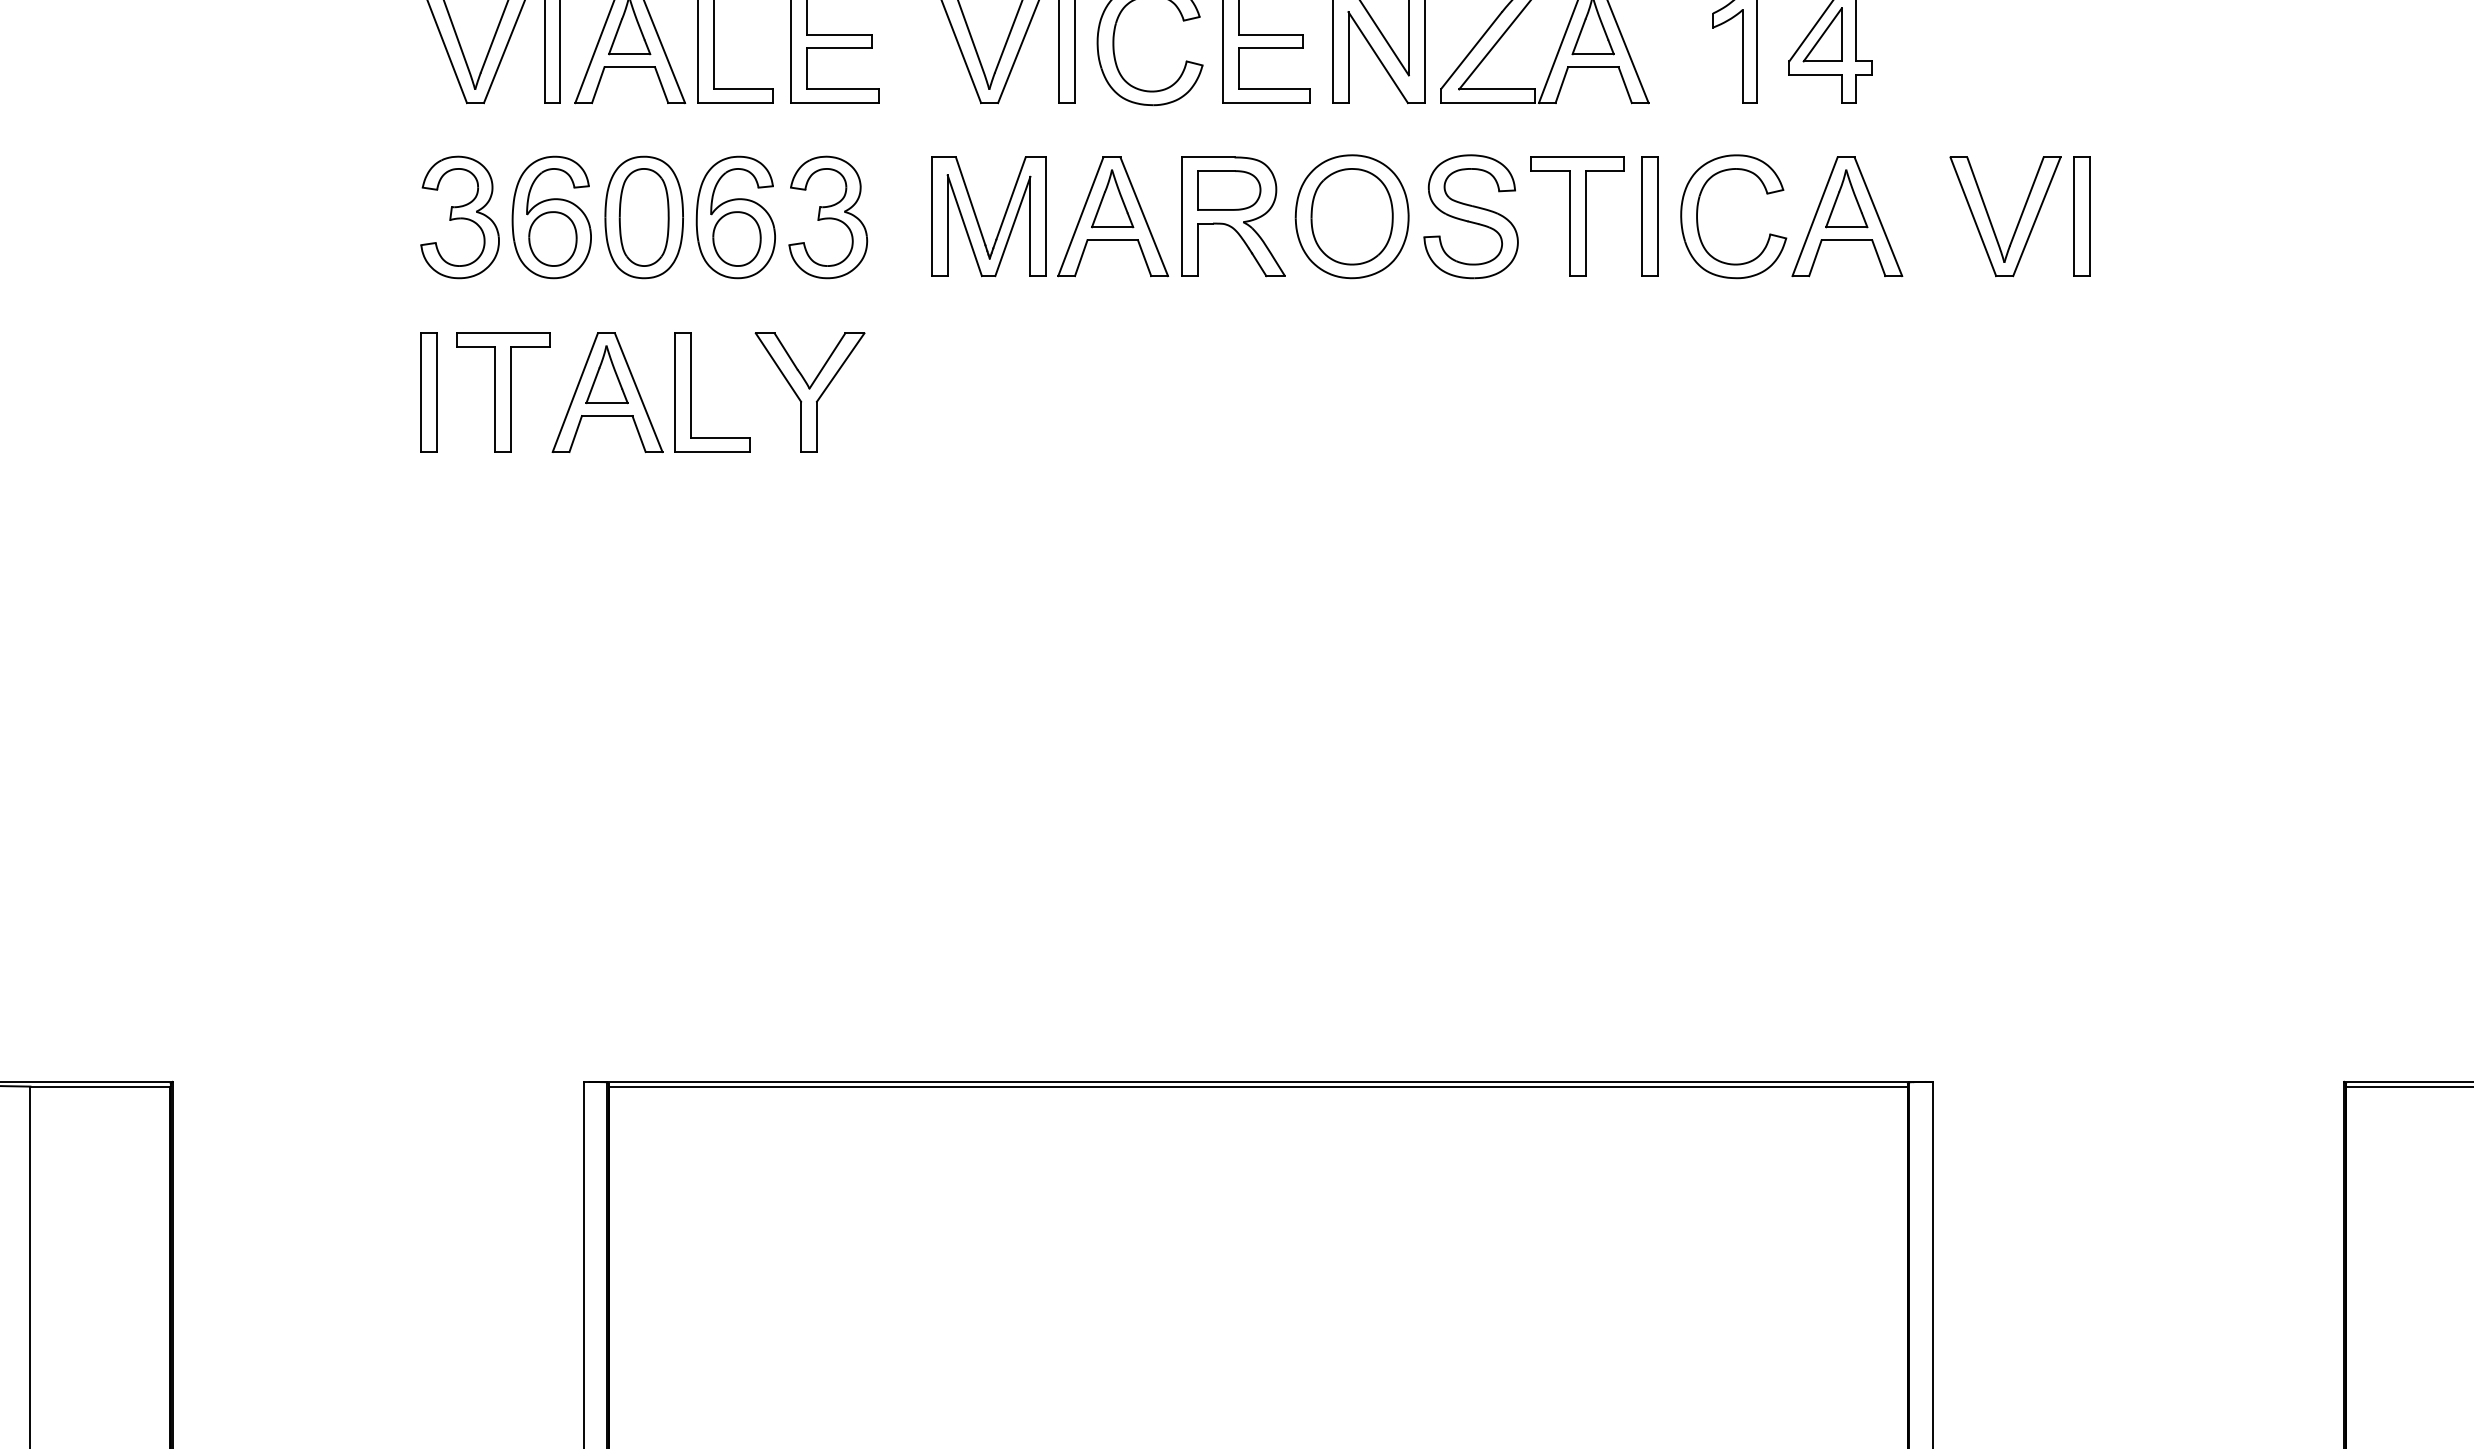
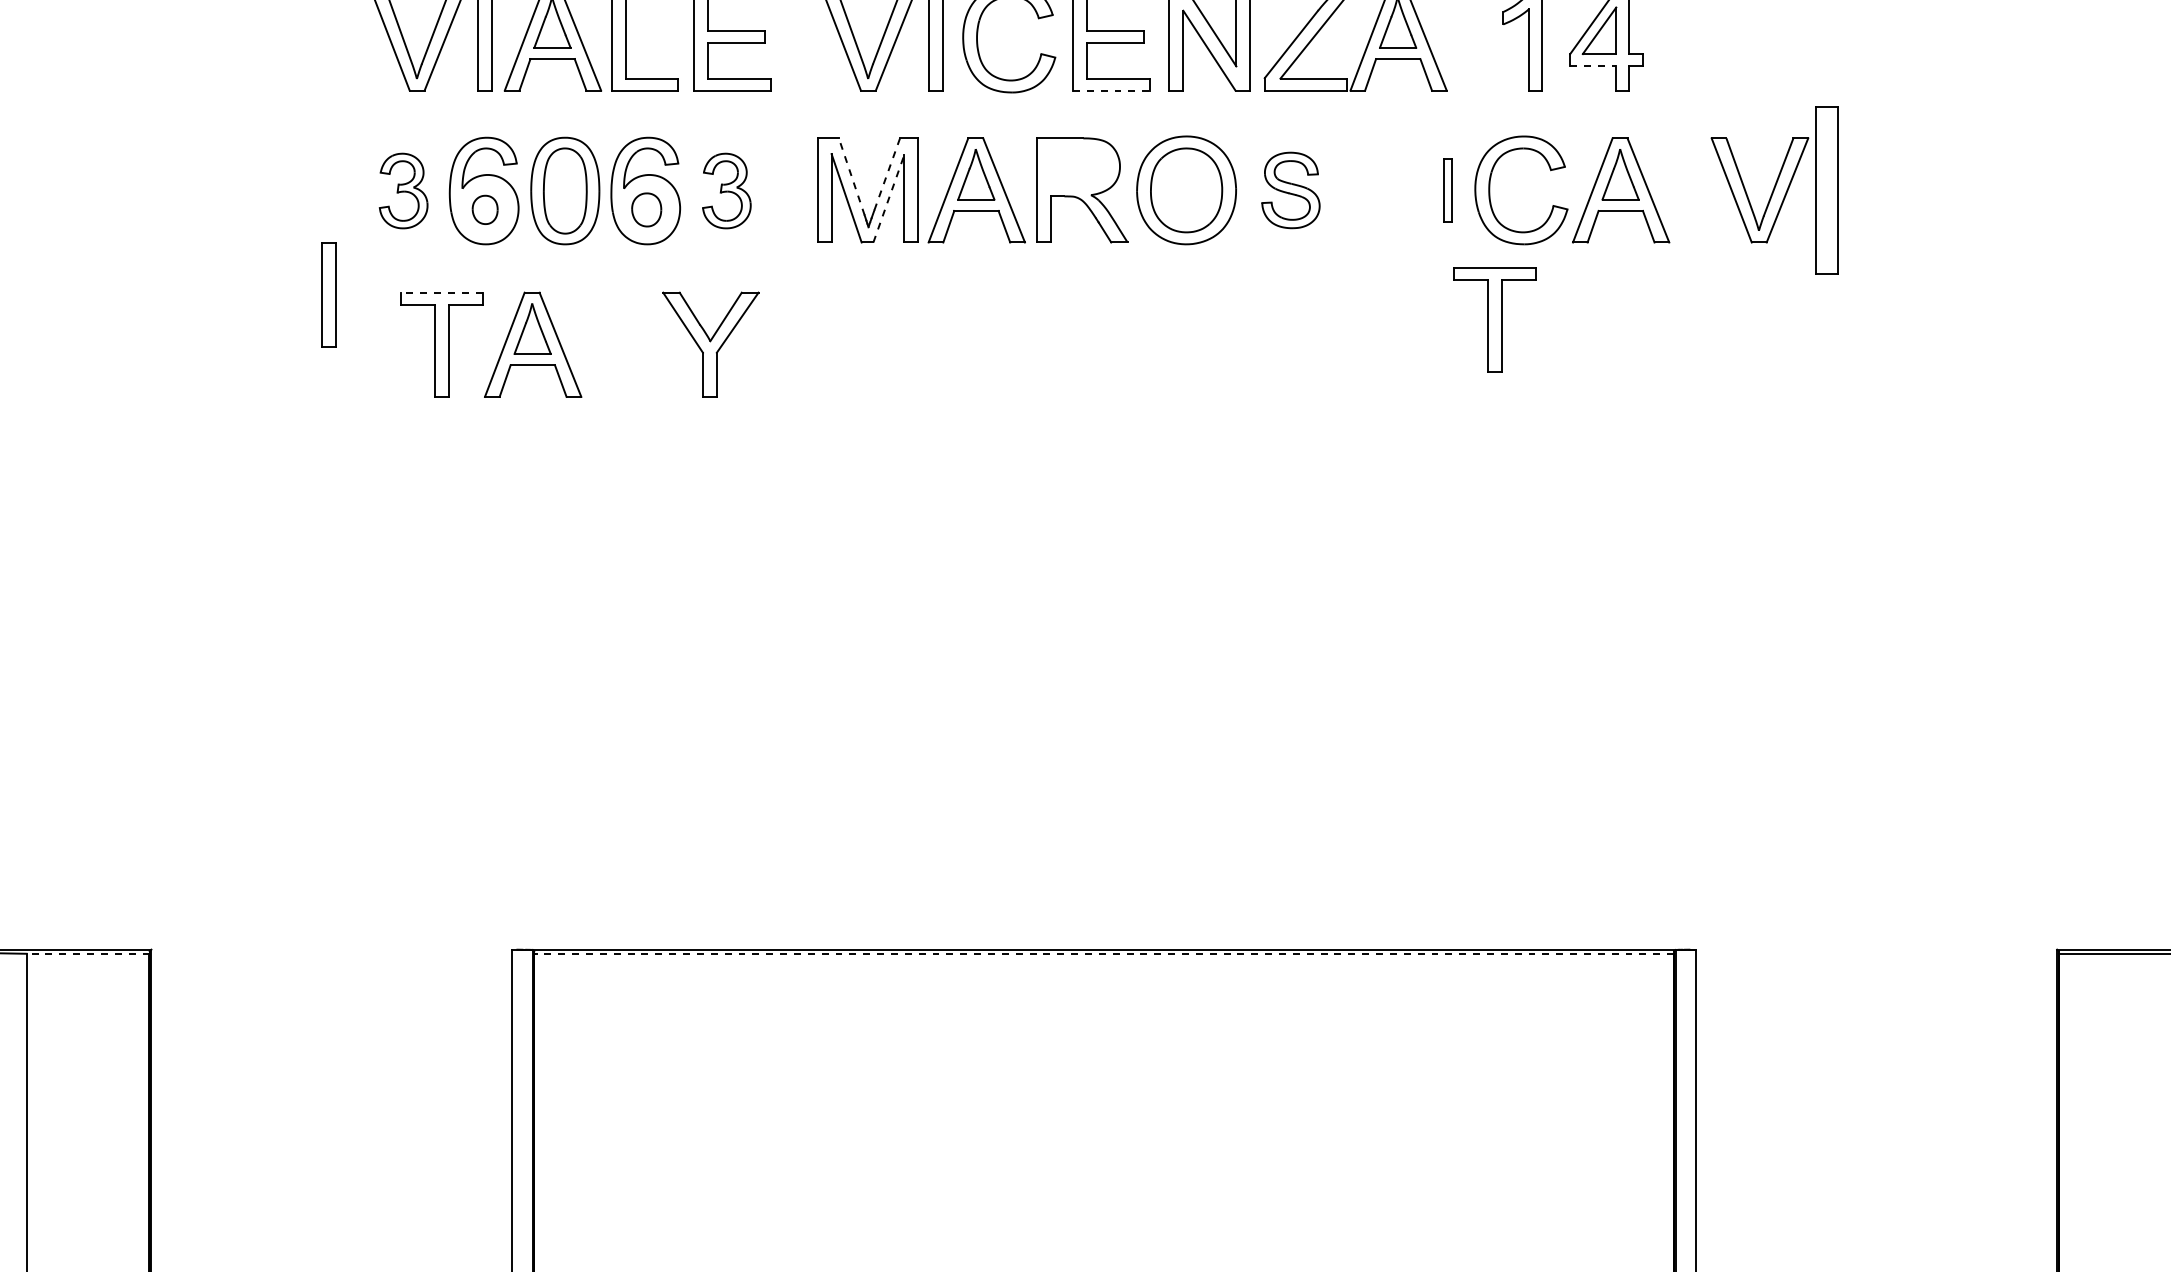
line: (1816, 75) -> (1594, 66), solid -> dashed
line: (1266, 103) -> (1111, 91), solid -> dashed
part: (1229, 190) -> (1078, 167), removed
line: (1010, 198) -> (886, 174), solid -> dashed
line: (970, 200) -> (851, 176), solid -> dashed
part: (1470, 216) -> (1290, 190), size x0.7
part: (1577, 216) -> (1494, 320), moved
part: (1649, 216) -> (1447, 190), size x0.6
part: (2081, 216) -> (1826, 190), size x1.6
part: (459, 217) -> (403, 191), size x0.7
part: (828, 217) -> (727, 191), size x0.7
line: (1012, 226) -> (888, 198), solid -> dashed
part: (552, 238) -> (484, 209), size x0.6
part: (736, 238) -> (646, 209), size x0.7
line: (503, 333) -> (441, 292), solid -> dashed
part: (428, 392) -> (328, 294), moved
part: (691, 392) -> (606, 344), removed
line: (100, 1086) -> (88, 953), solid -> dashed
line: (1257, 1086) -> (1103, 953), solid -> dashed

